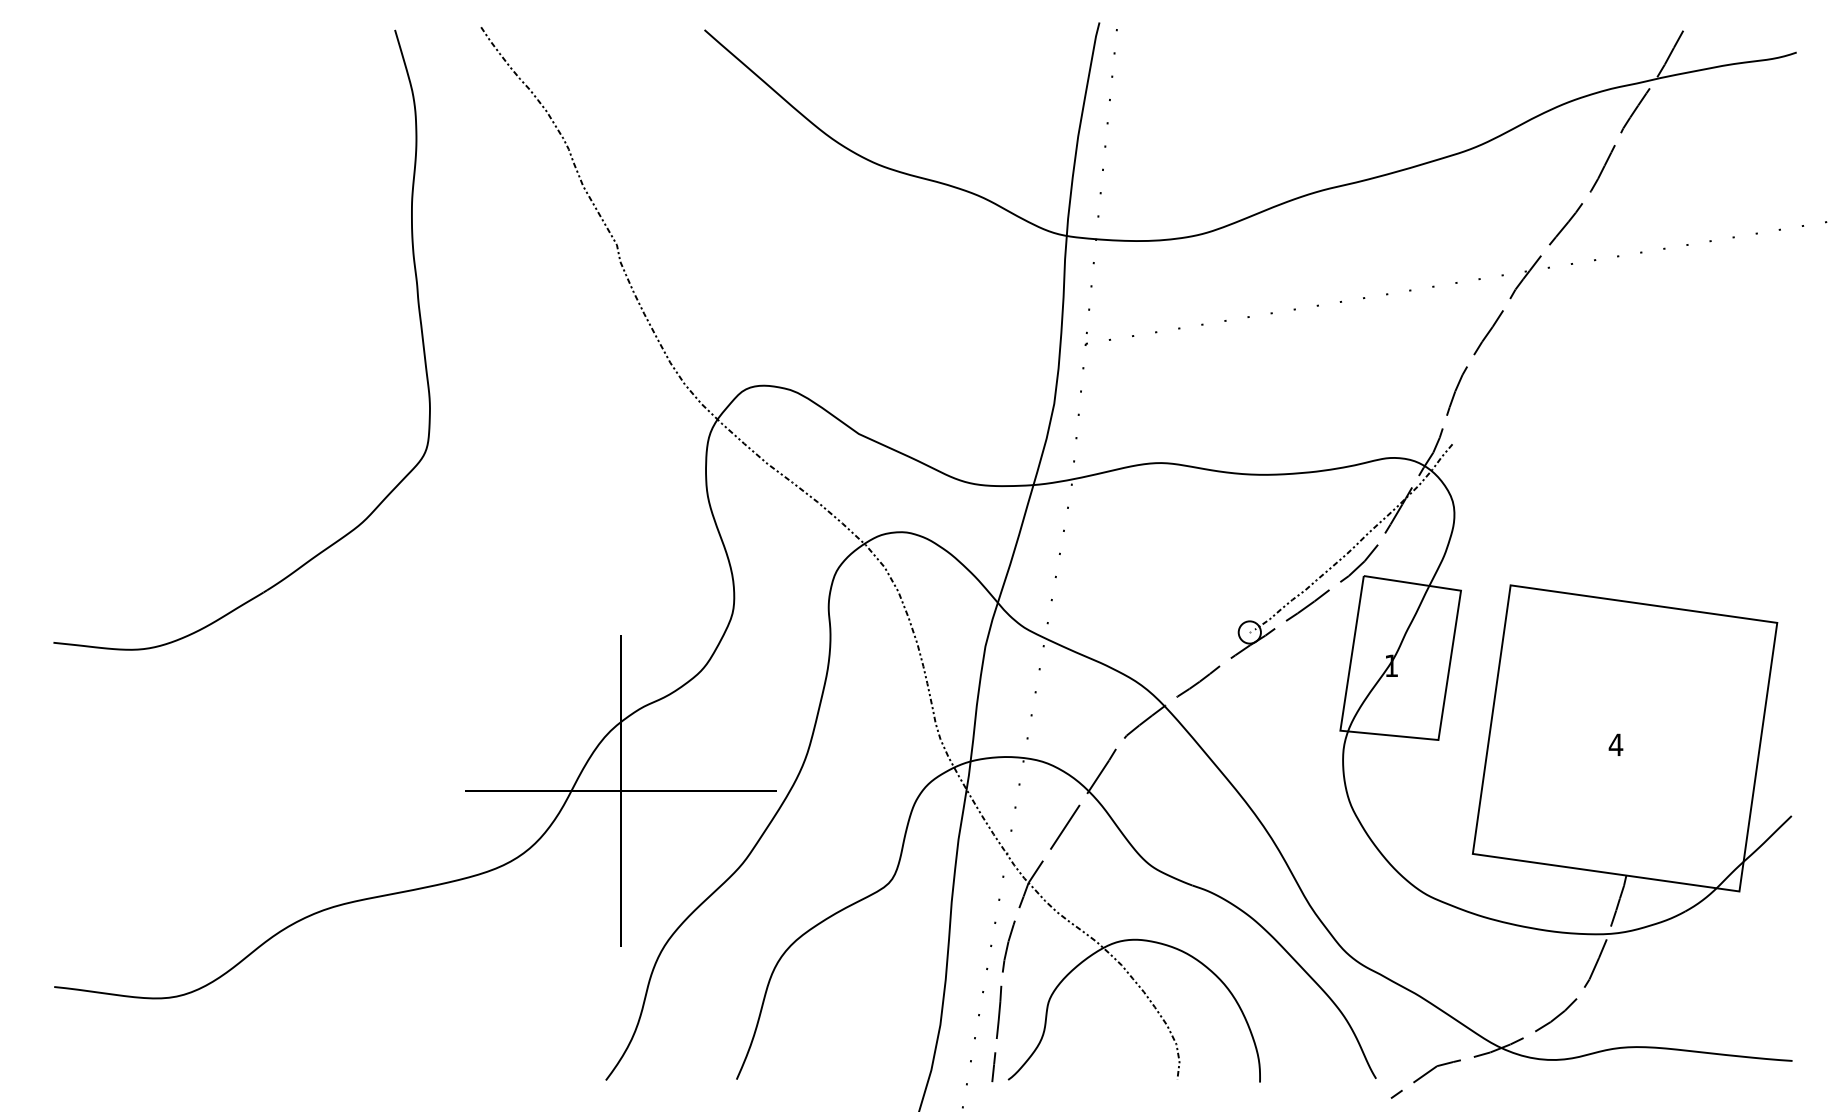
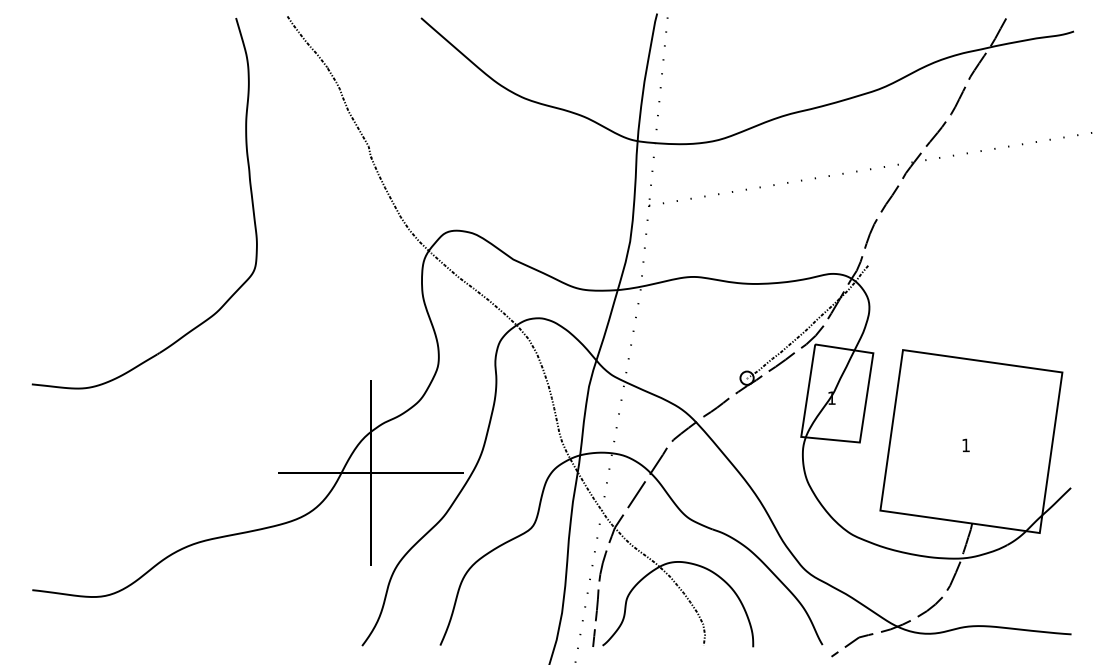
text: (1615, 745) -> (965, 445), 4 -> 1

